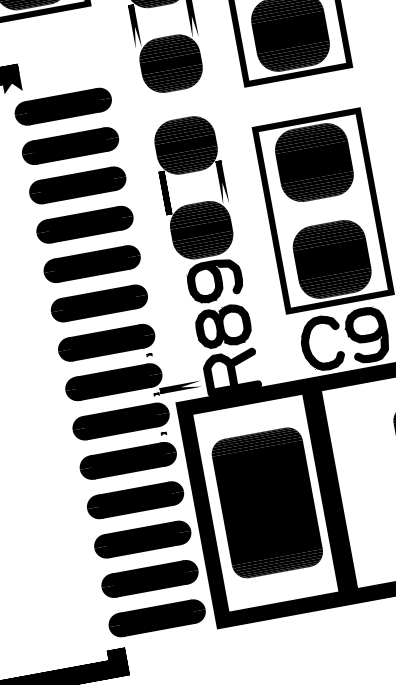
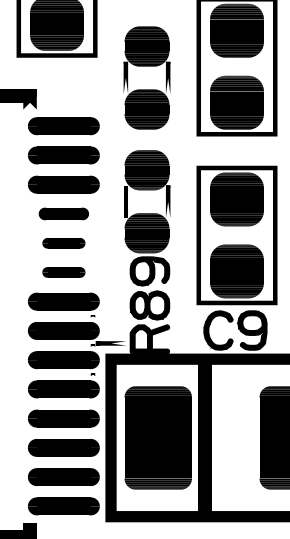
part: (84, 224) -> (63, 213), size x0.7
part: (91, 264) -> (63, 243), size x0.6
part: (98, 303) -> (63, 272), size x0.6

